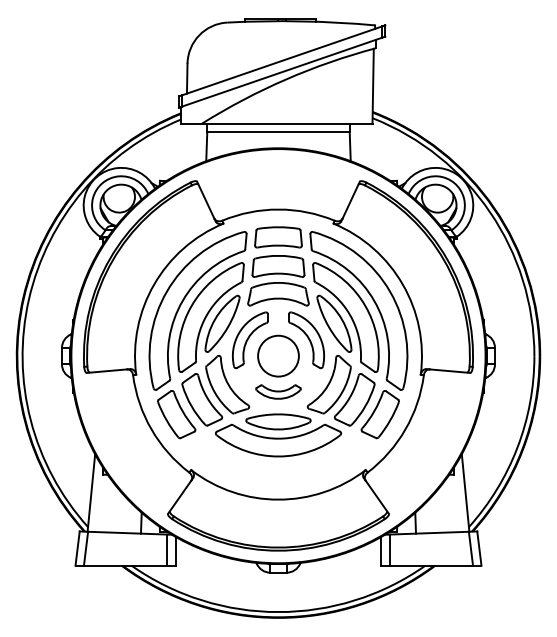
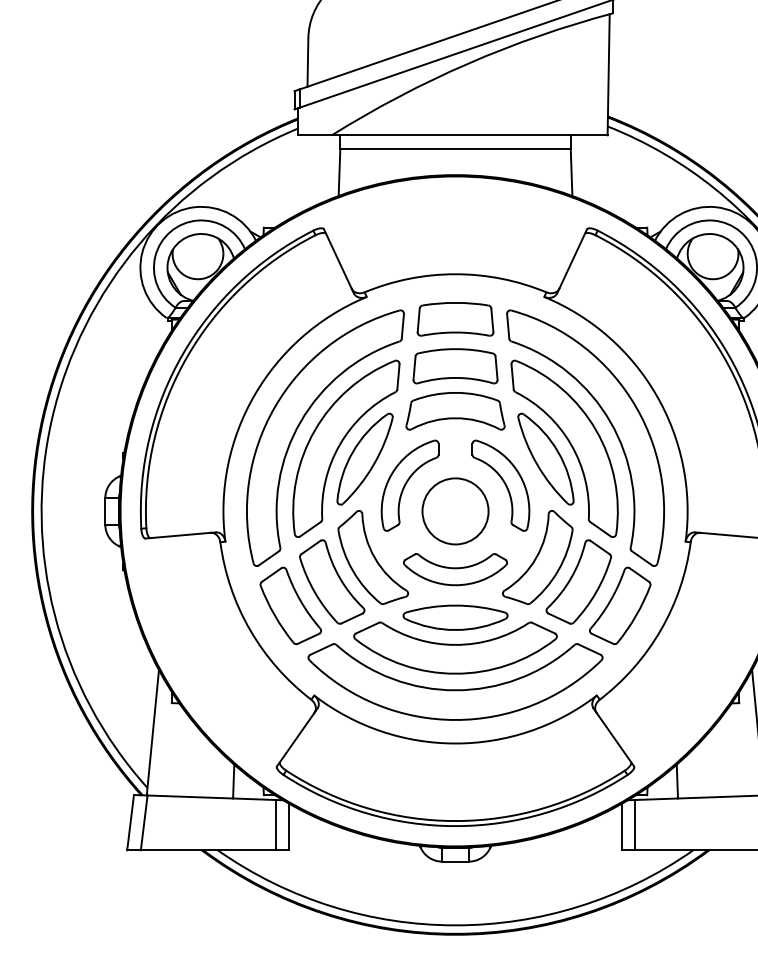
part: (278, 391) -> (455, 568), size x1.43
part: (278, 461) -> (455, 681), added

